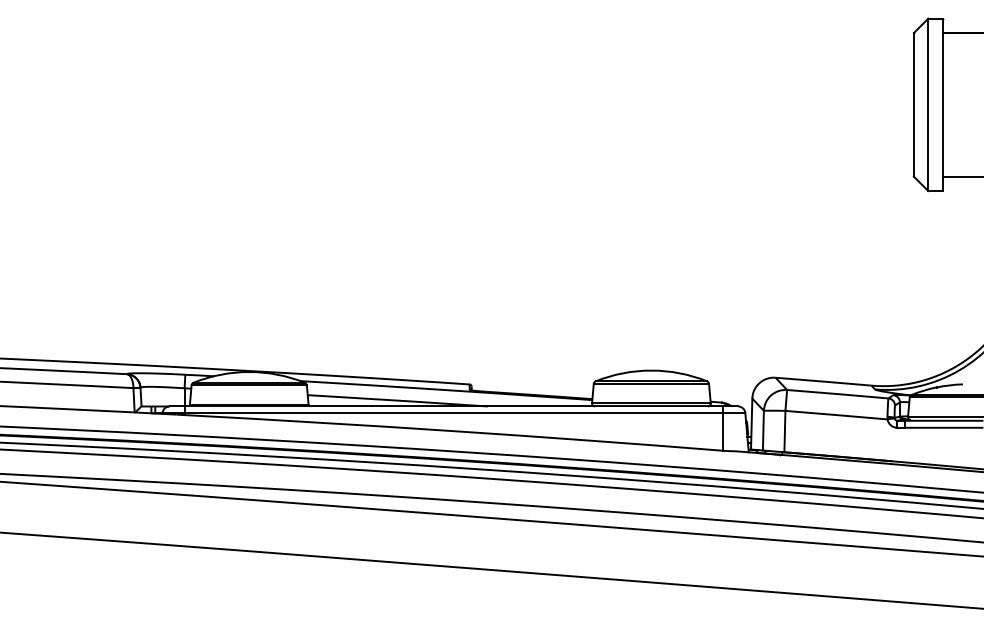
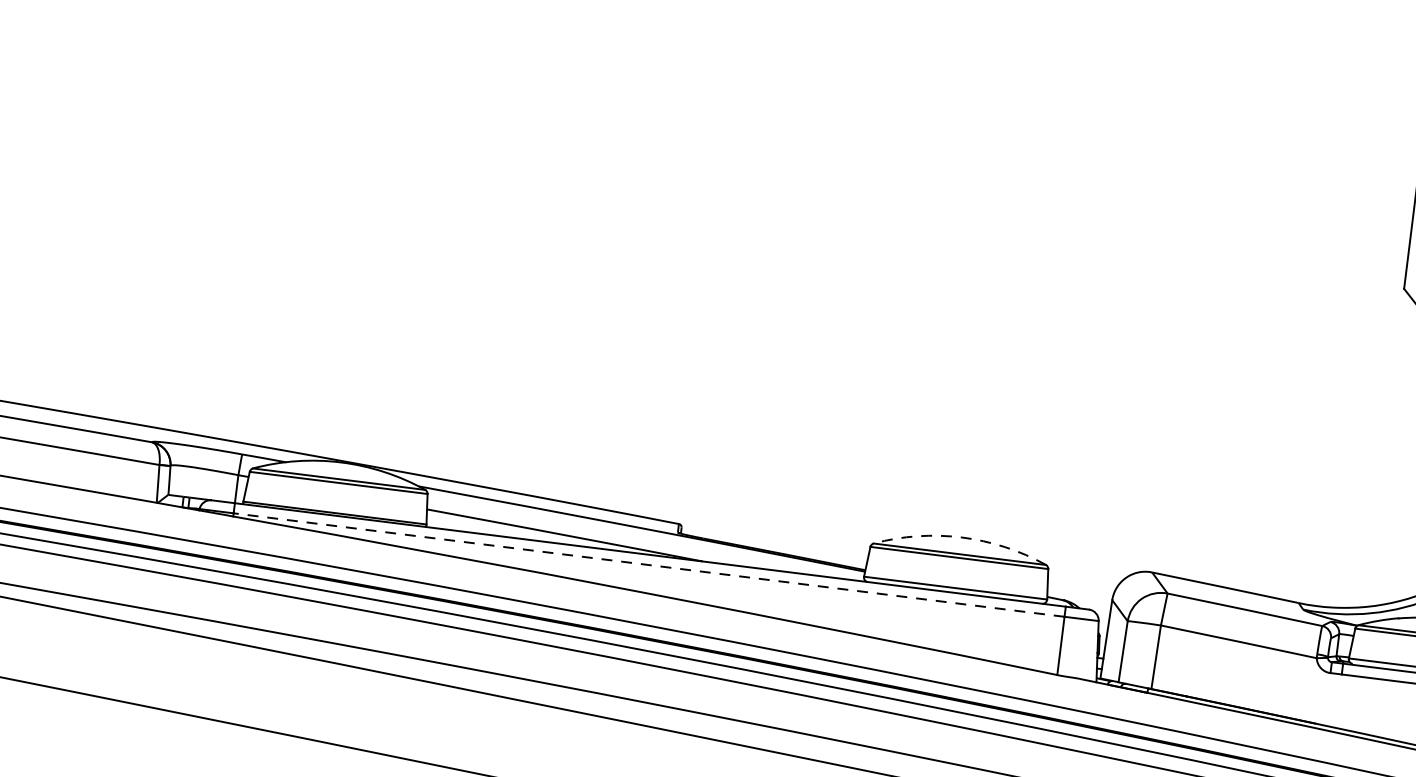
arc: (651, 370) -> (962, 537), solid -> dashed
line: (453, 413) -> (648, 565), solid -> dashed

